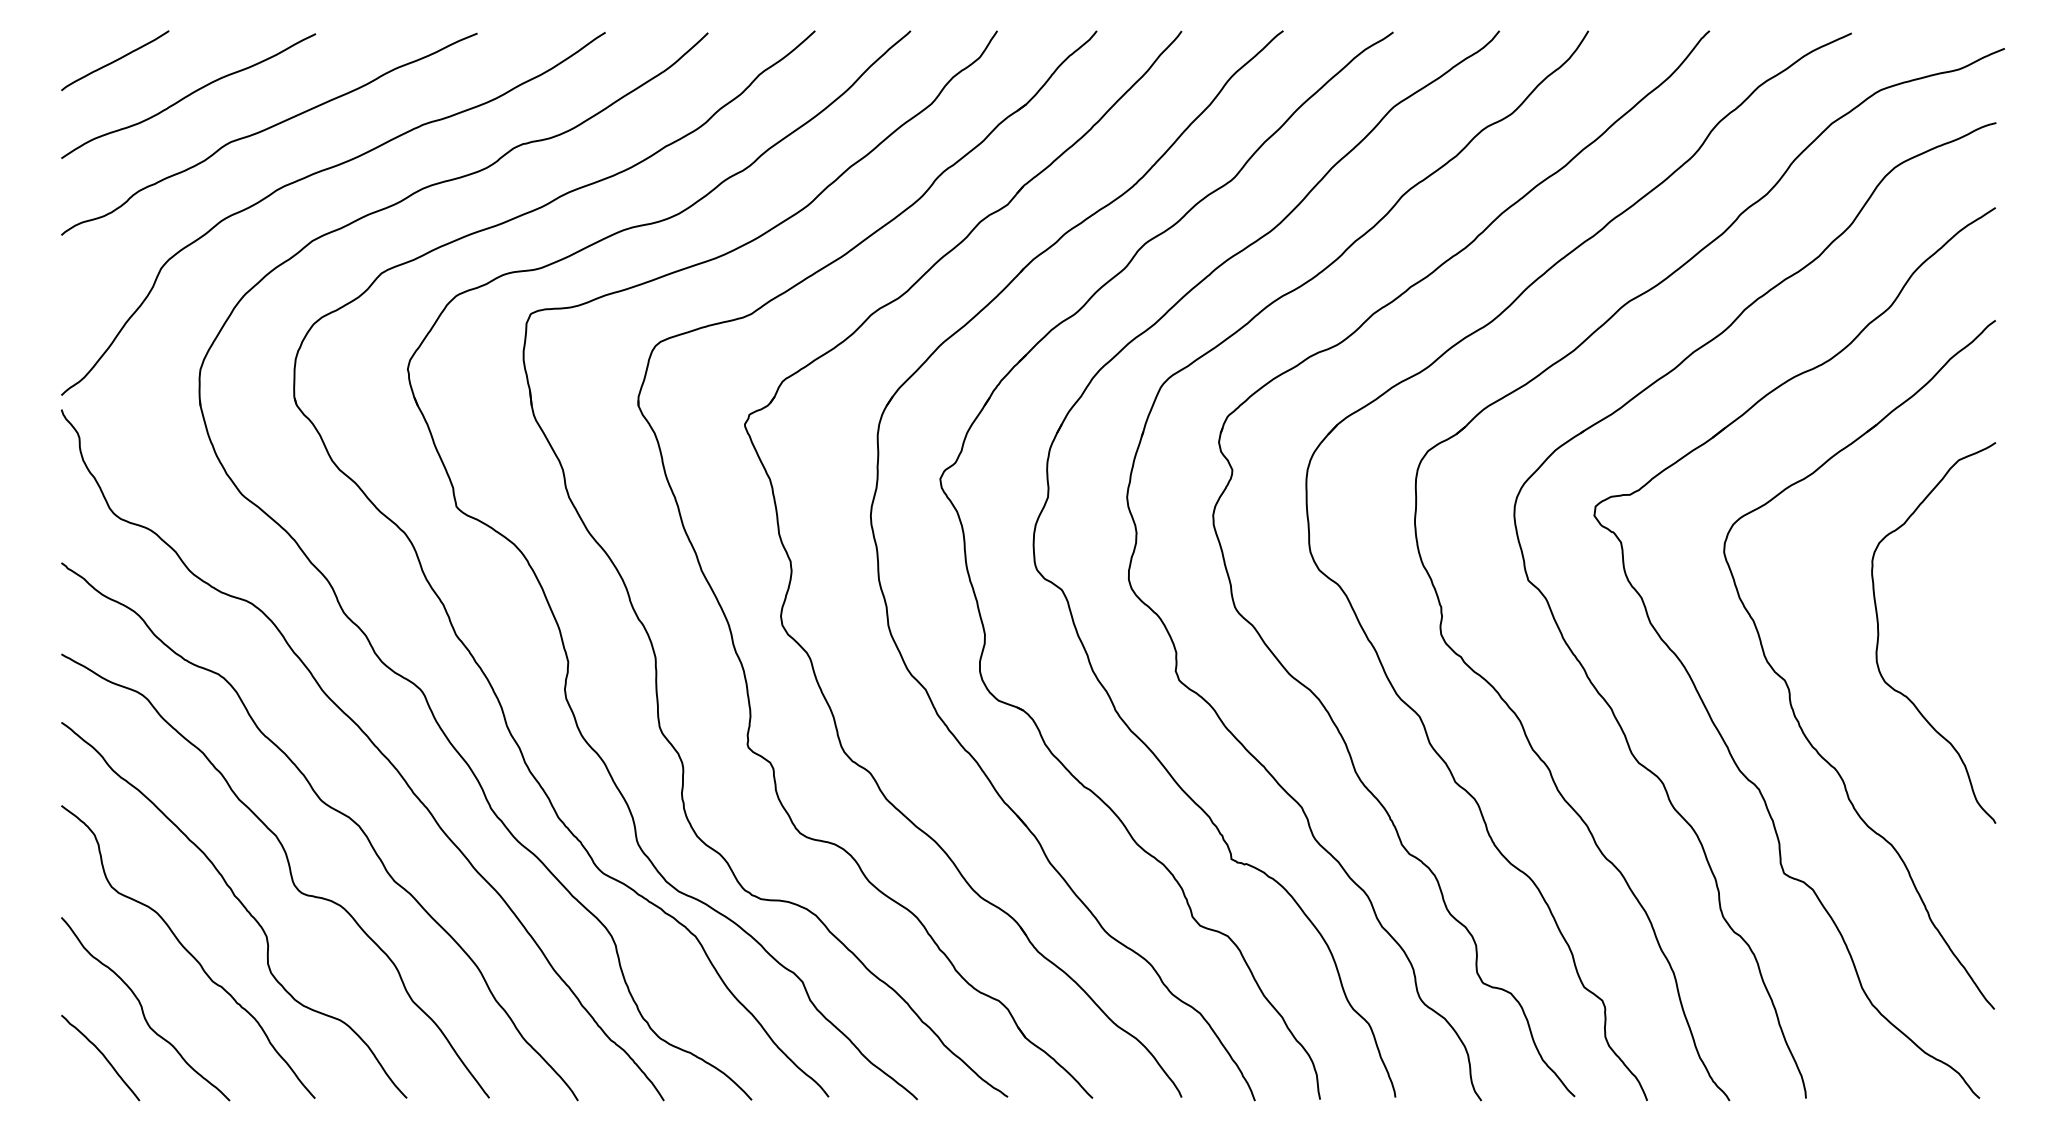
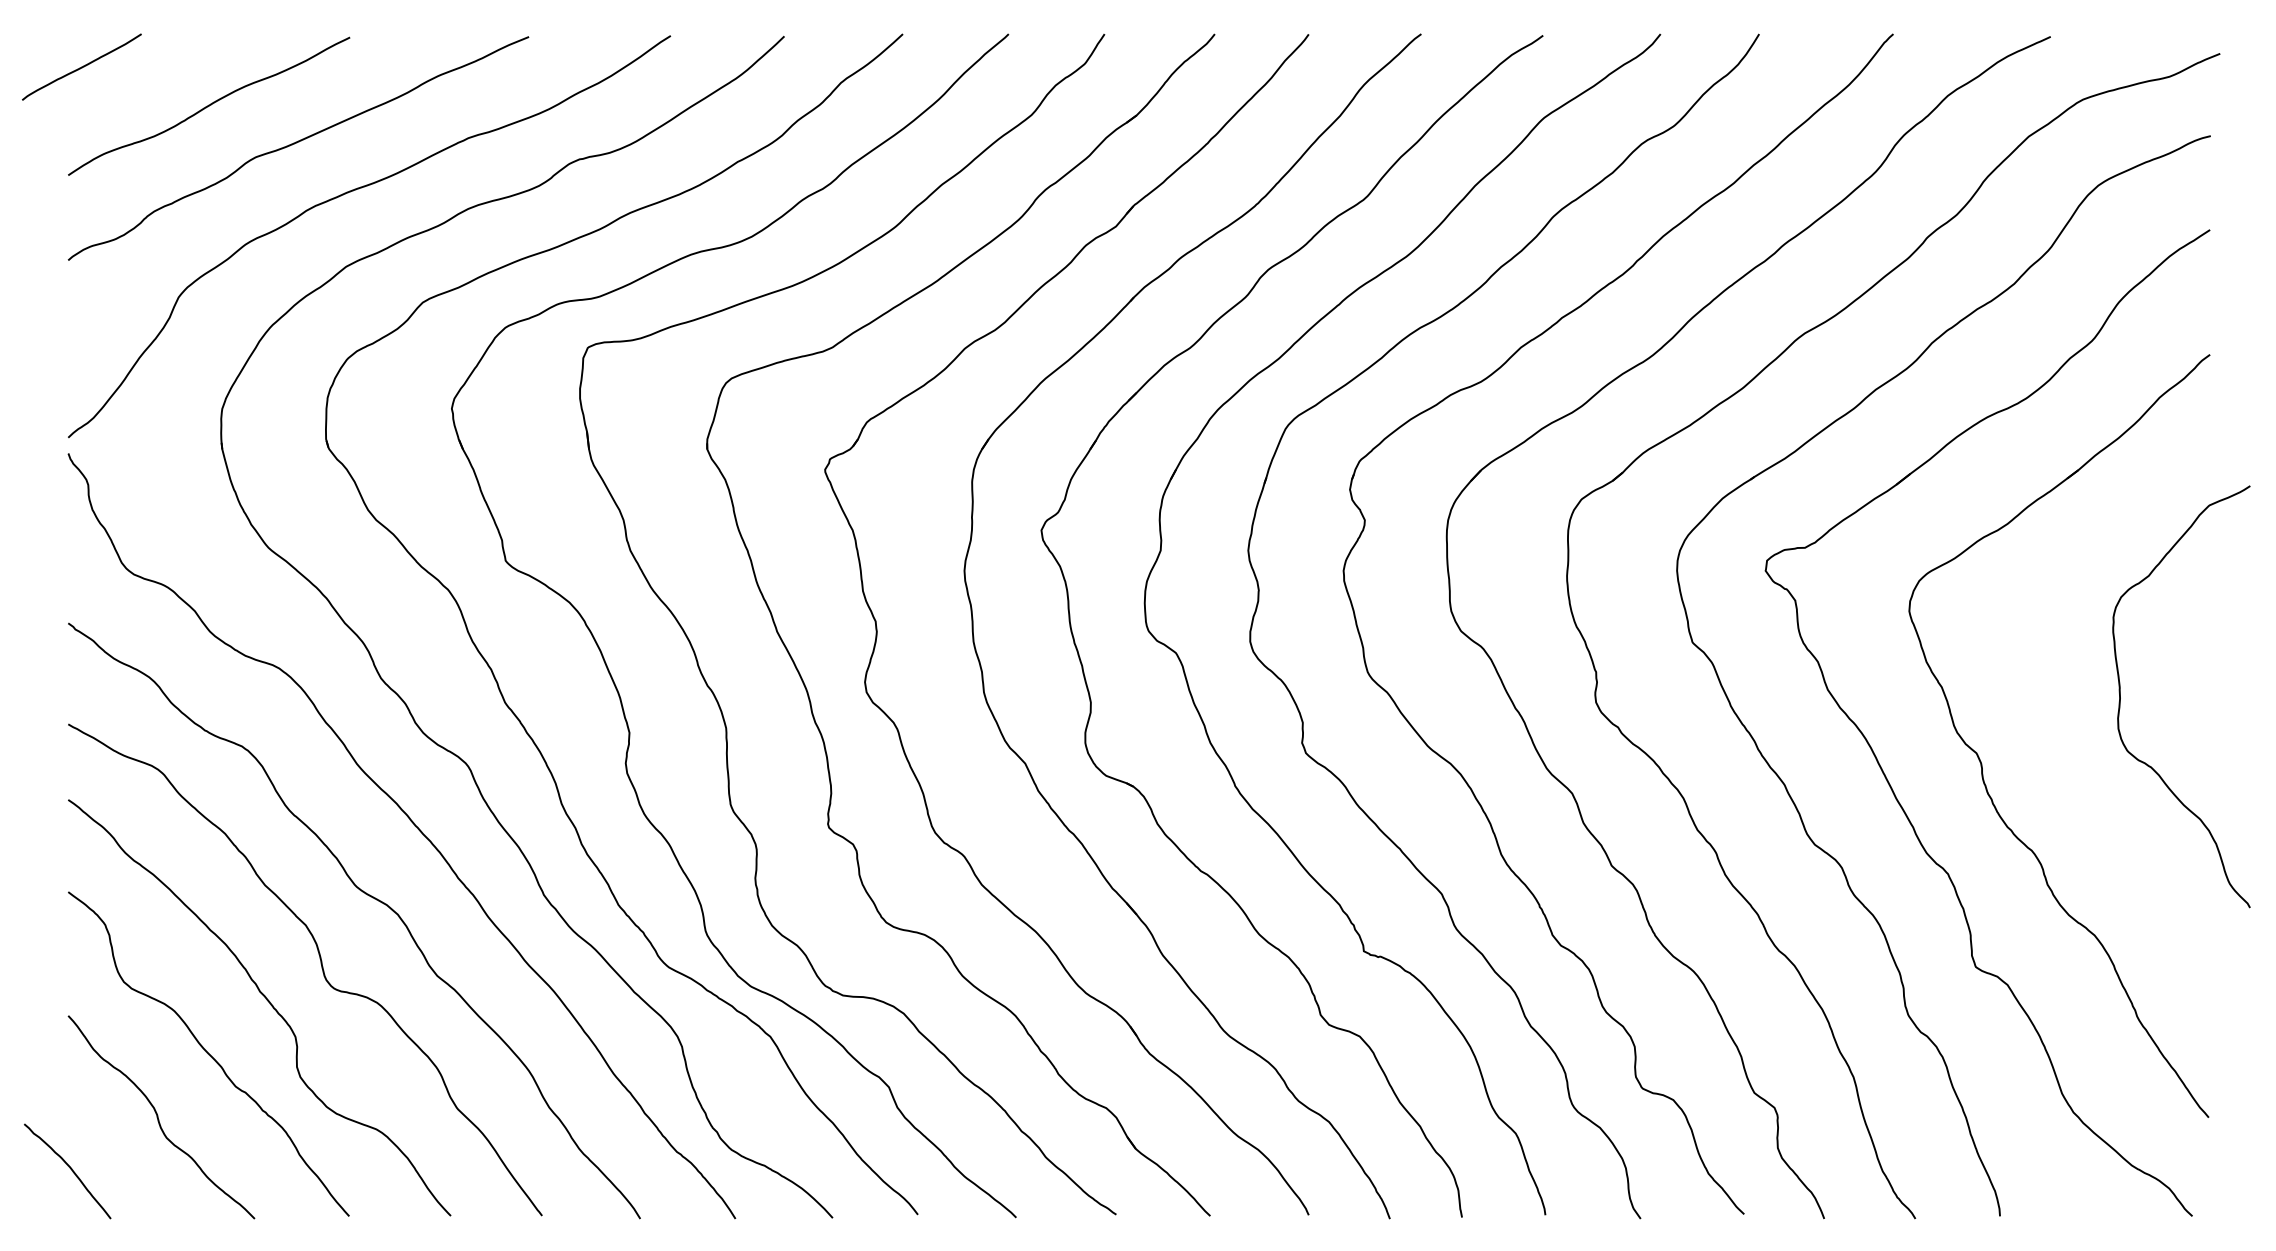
curve: (114, 60) -> (81, 66), moved
curve: (1878, 632) -> (2120, 696), moved
curve: (102, 1055) -> (69, 1168), moved

